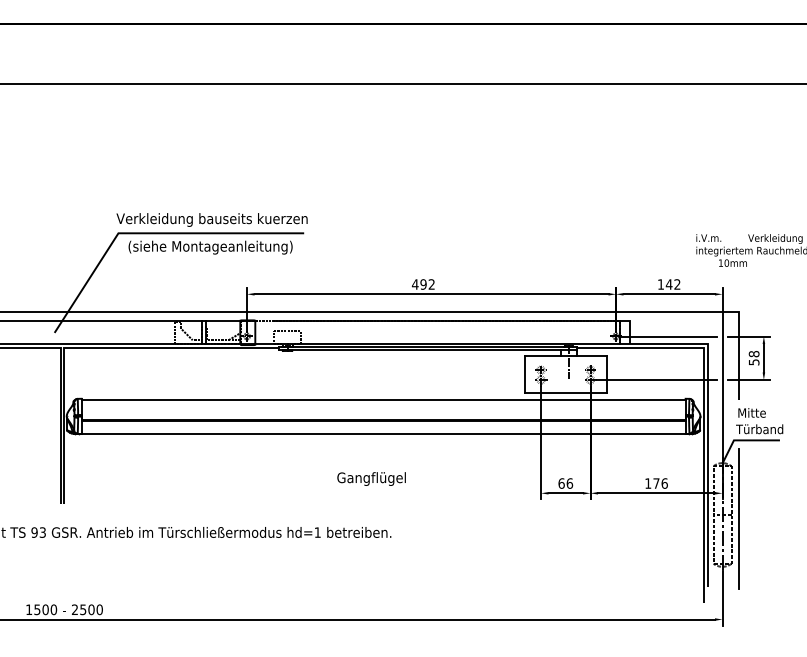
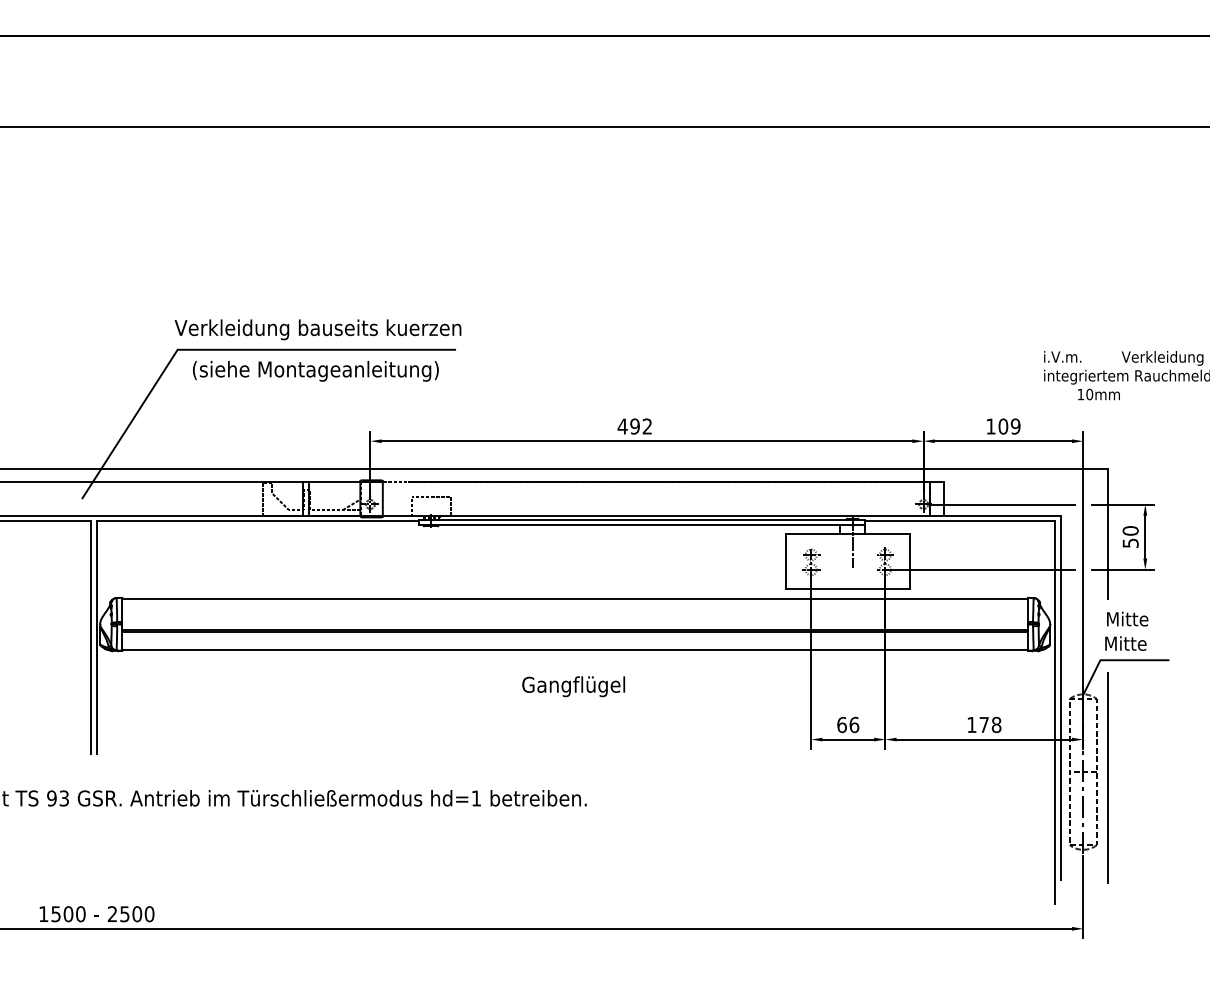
text: (672, 284) -> (1008, 426), 142 -> 109
text: (754, 353) -> (1131, 529), 58 -> 50
text: (759, 429) -> (1138, 643), Türband -> Mitte
text: (371, 478) -> (573, 685), moved
text: (664, 483) -> (996, 724), 176 -> 178

